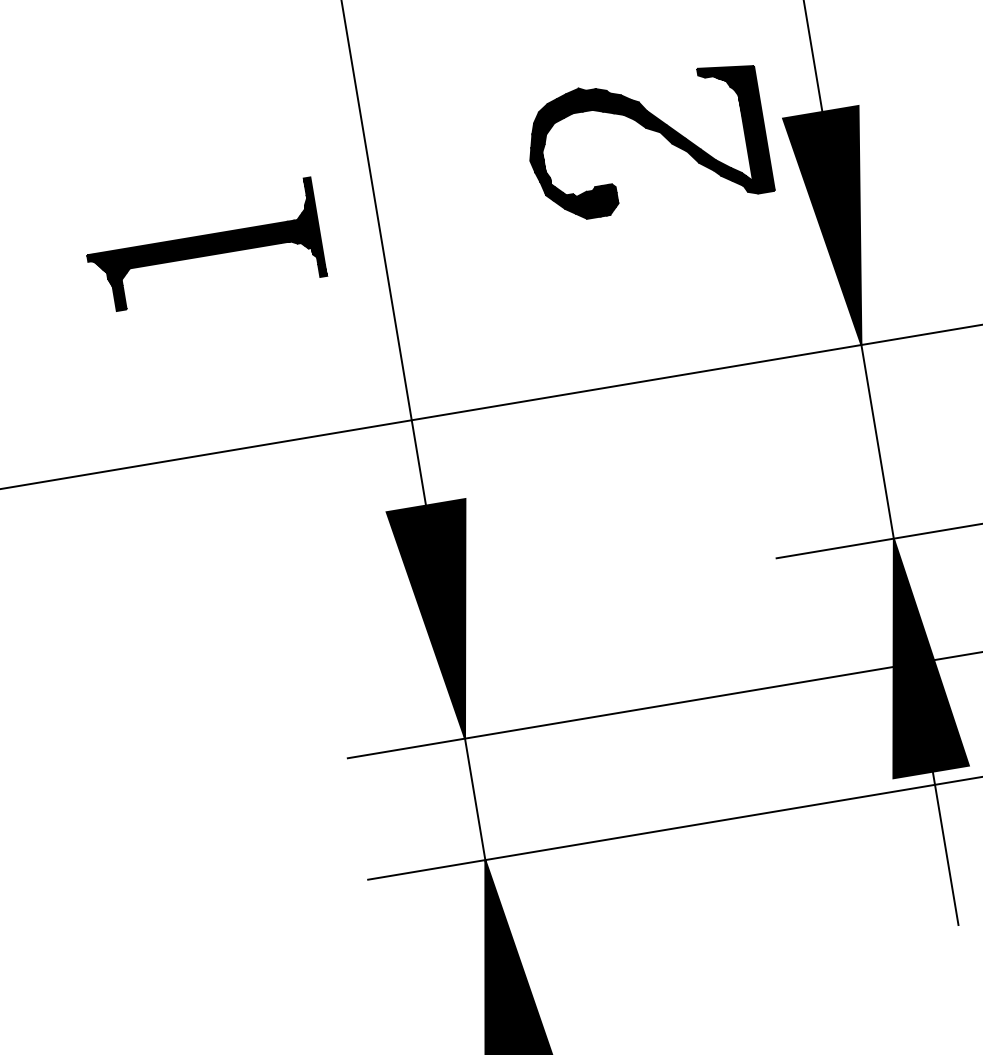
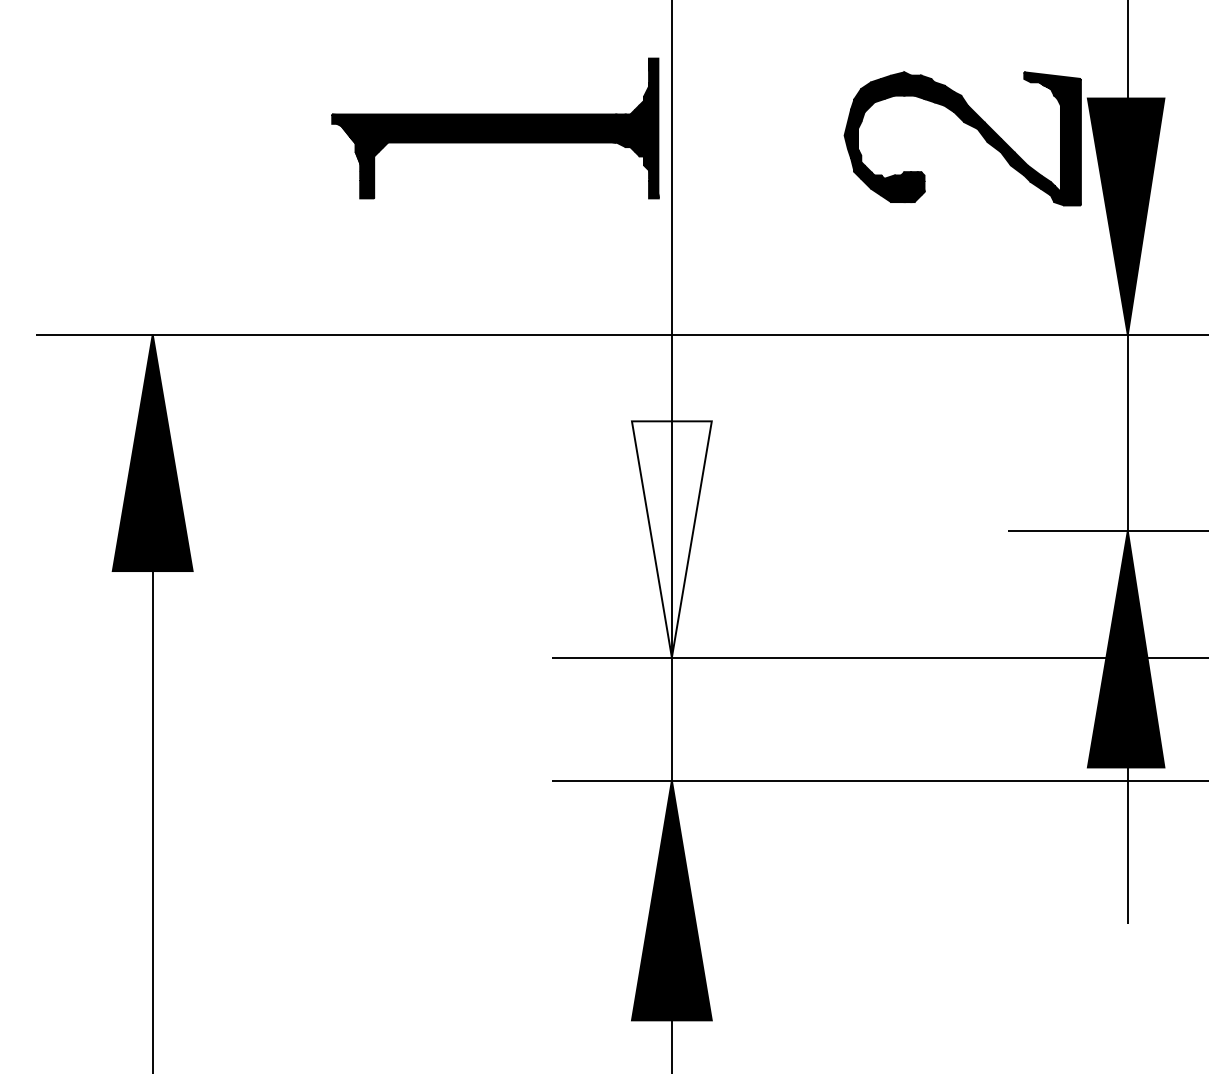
part: (650, 130) -> (968, 125), moved
part: (203, 245) -> (495, 128), size x1.4
fill: (445, 622) -> (671, 539), removed

